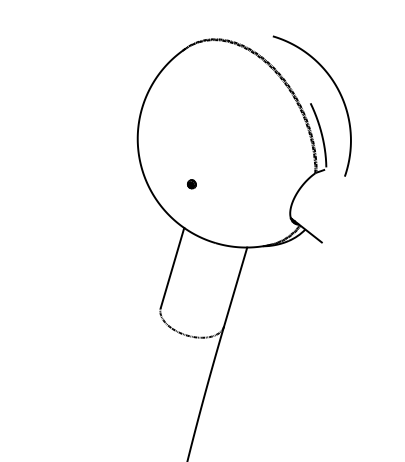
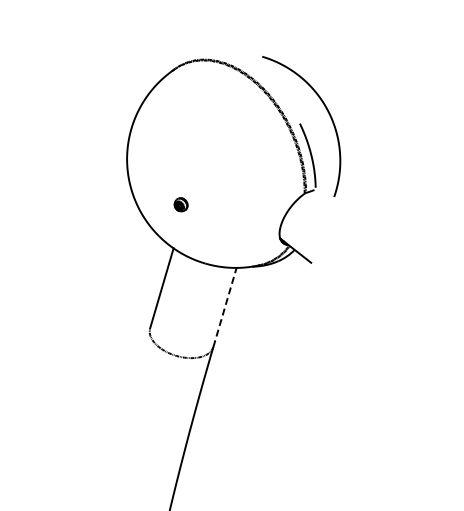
part: (192, 184) -> (181, 204), size x1.6
line: (236, 287) -> (225, 307), solid -> dashed

